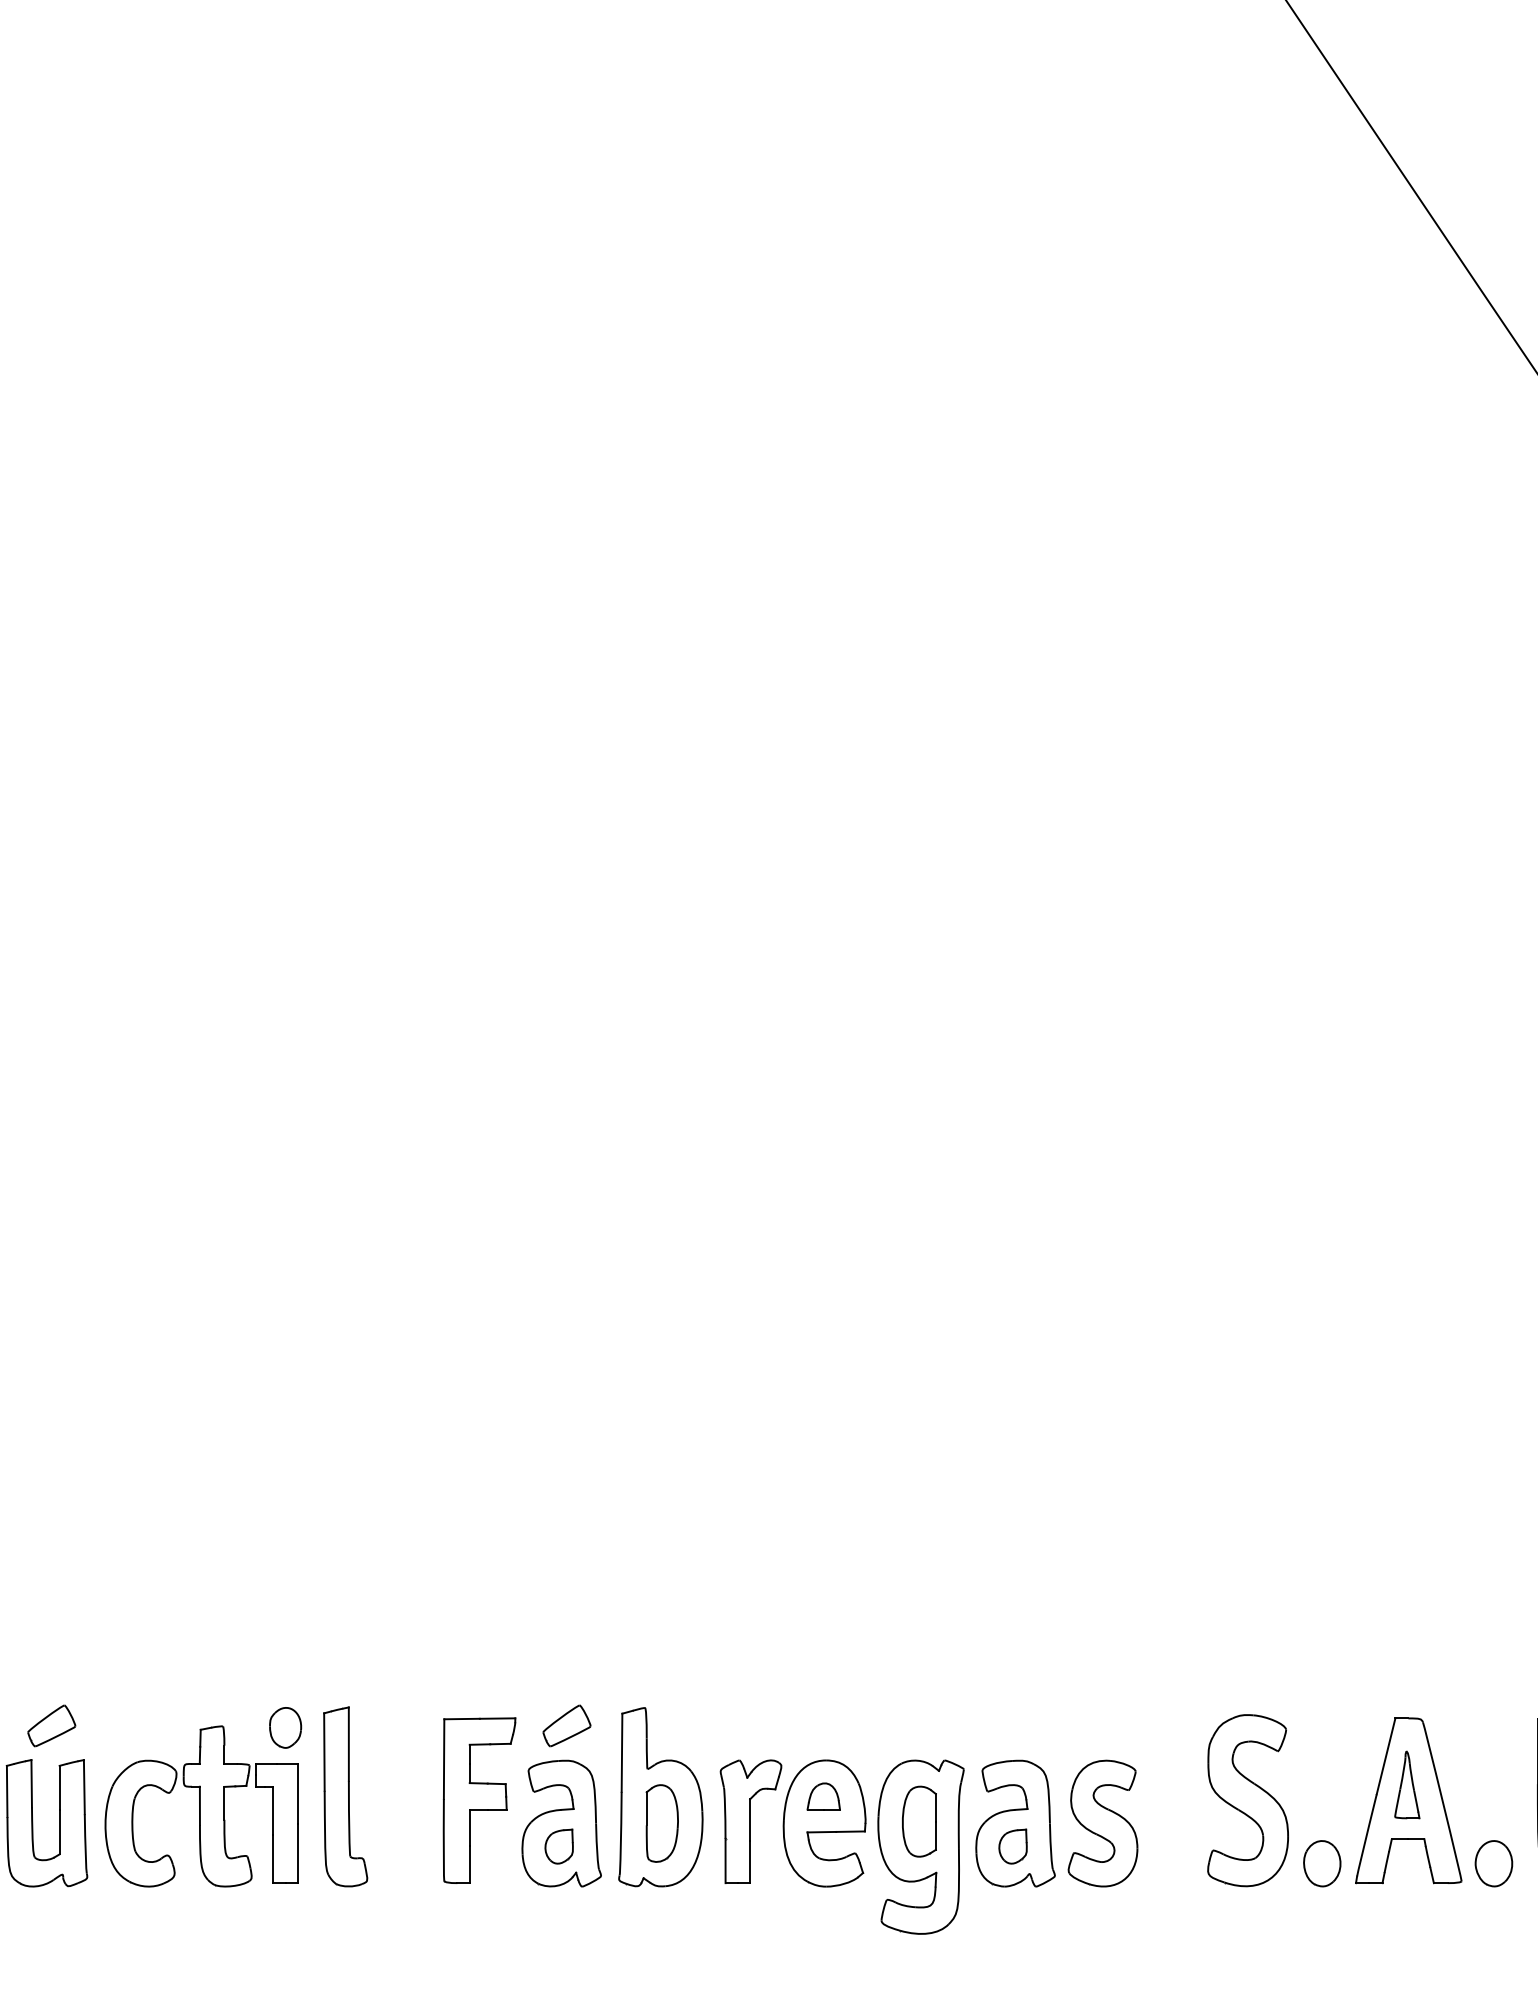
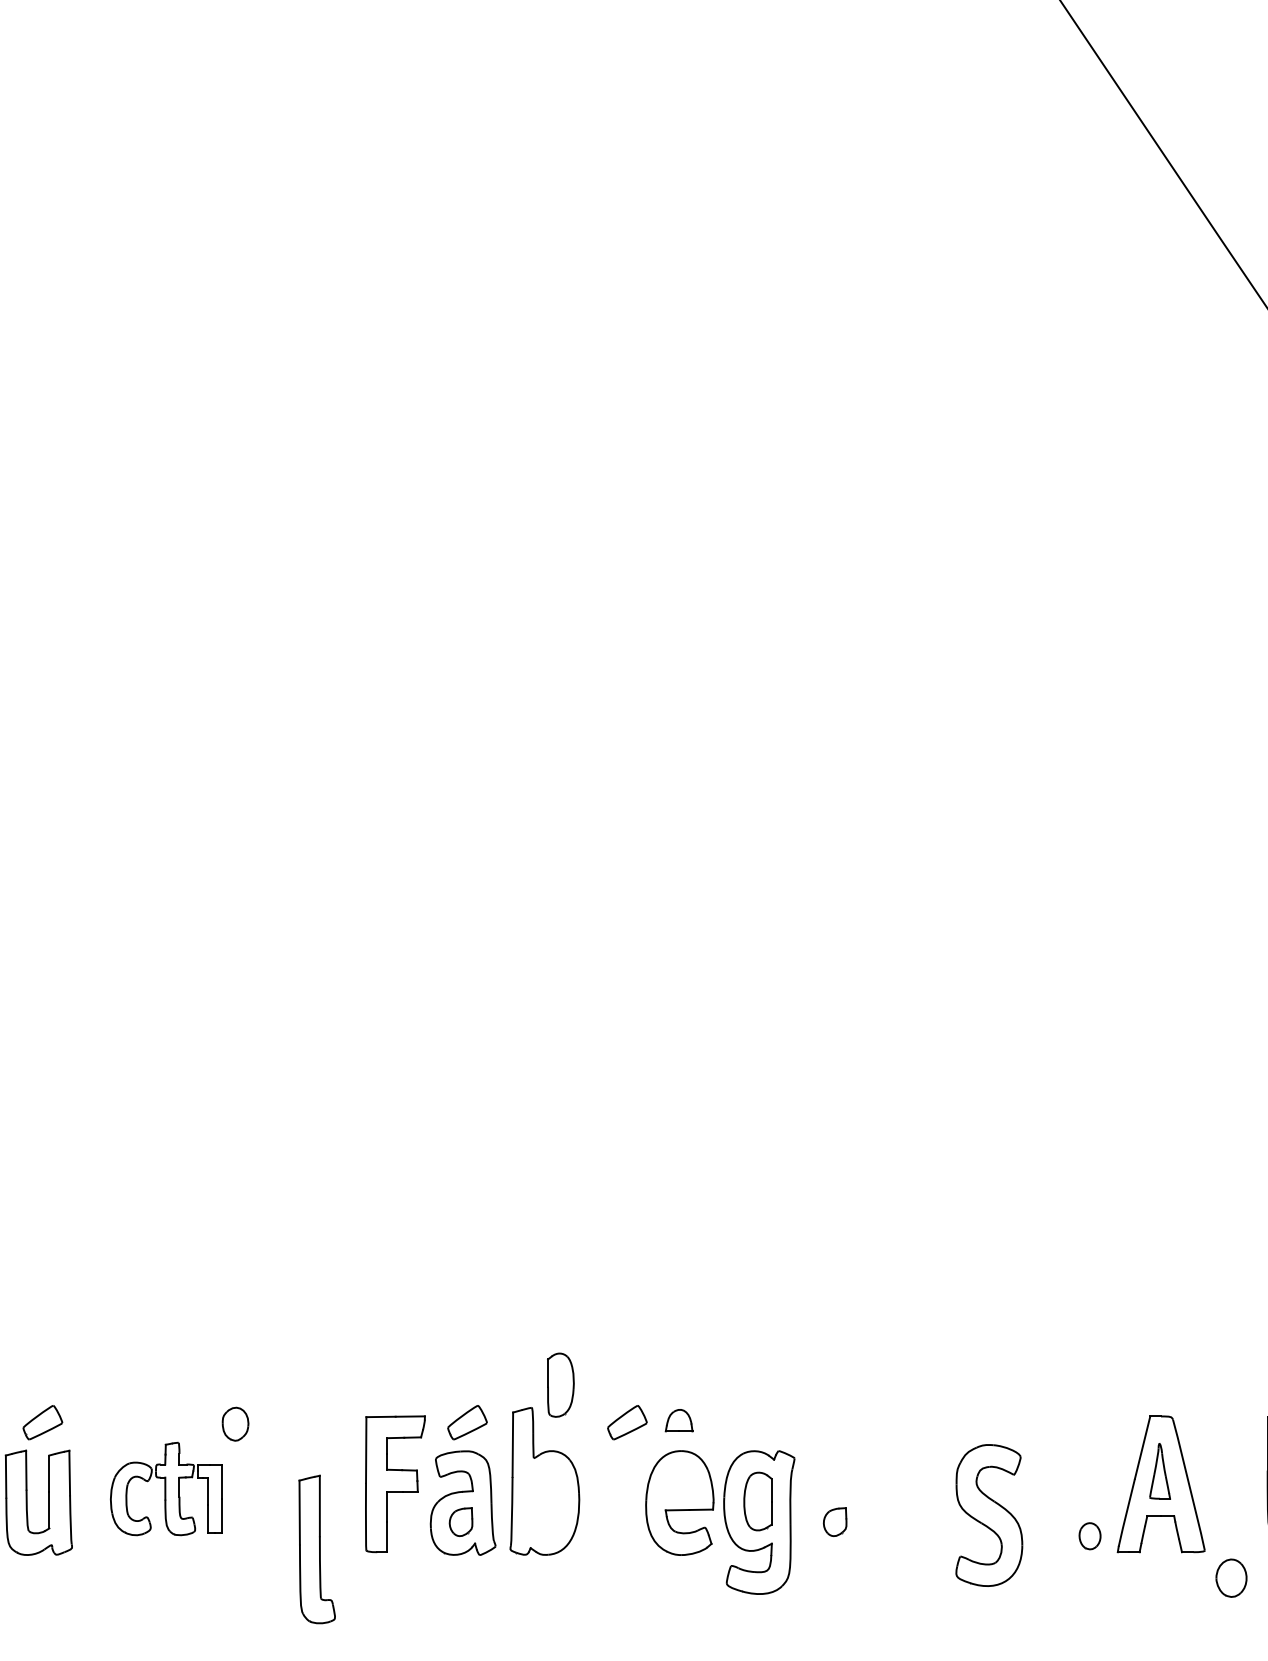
part: (760, 1725) -> (626, 1422), added
part: (345, 1796) -> (317, 1549), moved
part: (823, 1796) -> (678, 1420), moved
part: (1247, 1800) -> (988, 1515), moved
part: (201, 1806) -> (166, 1489), size x0.7
part: (750, 1821) -> (618, 1501), removed
part: (661, 1823) -> (560, 1385), moved
part: (1015, 1823) -> (837, 1503), removed
part: (1102, 1823) -> (908, 1503), removed
part: (1322, 1863) -> (1090, 1536), size x0.7
part: (1493, 1863) -> (1231, 1578), moved

